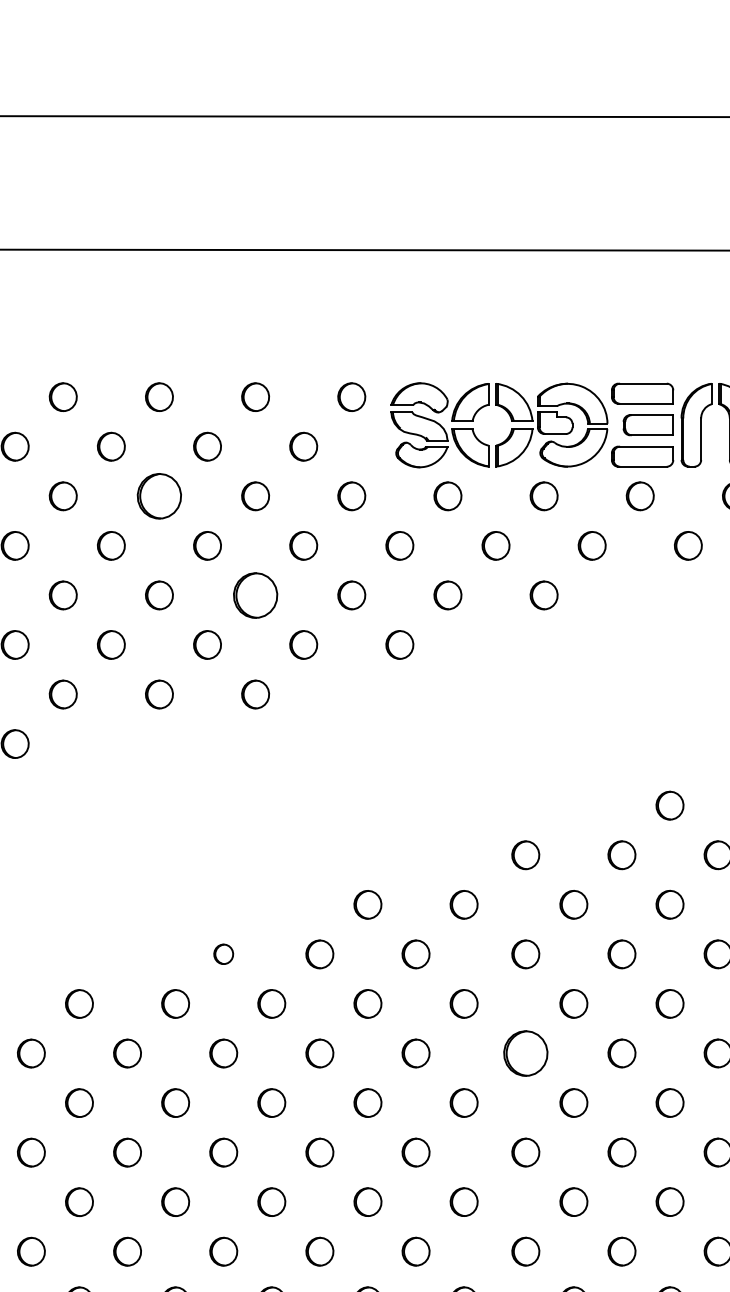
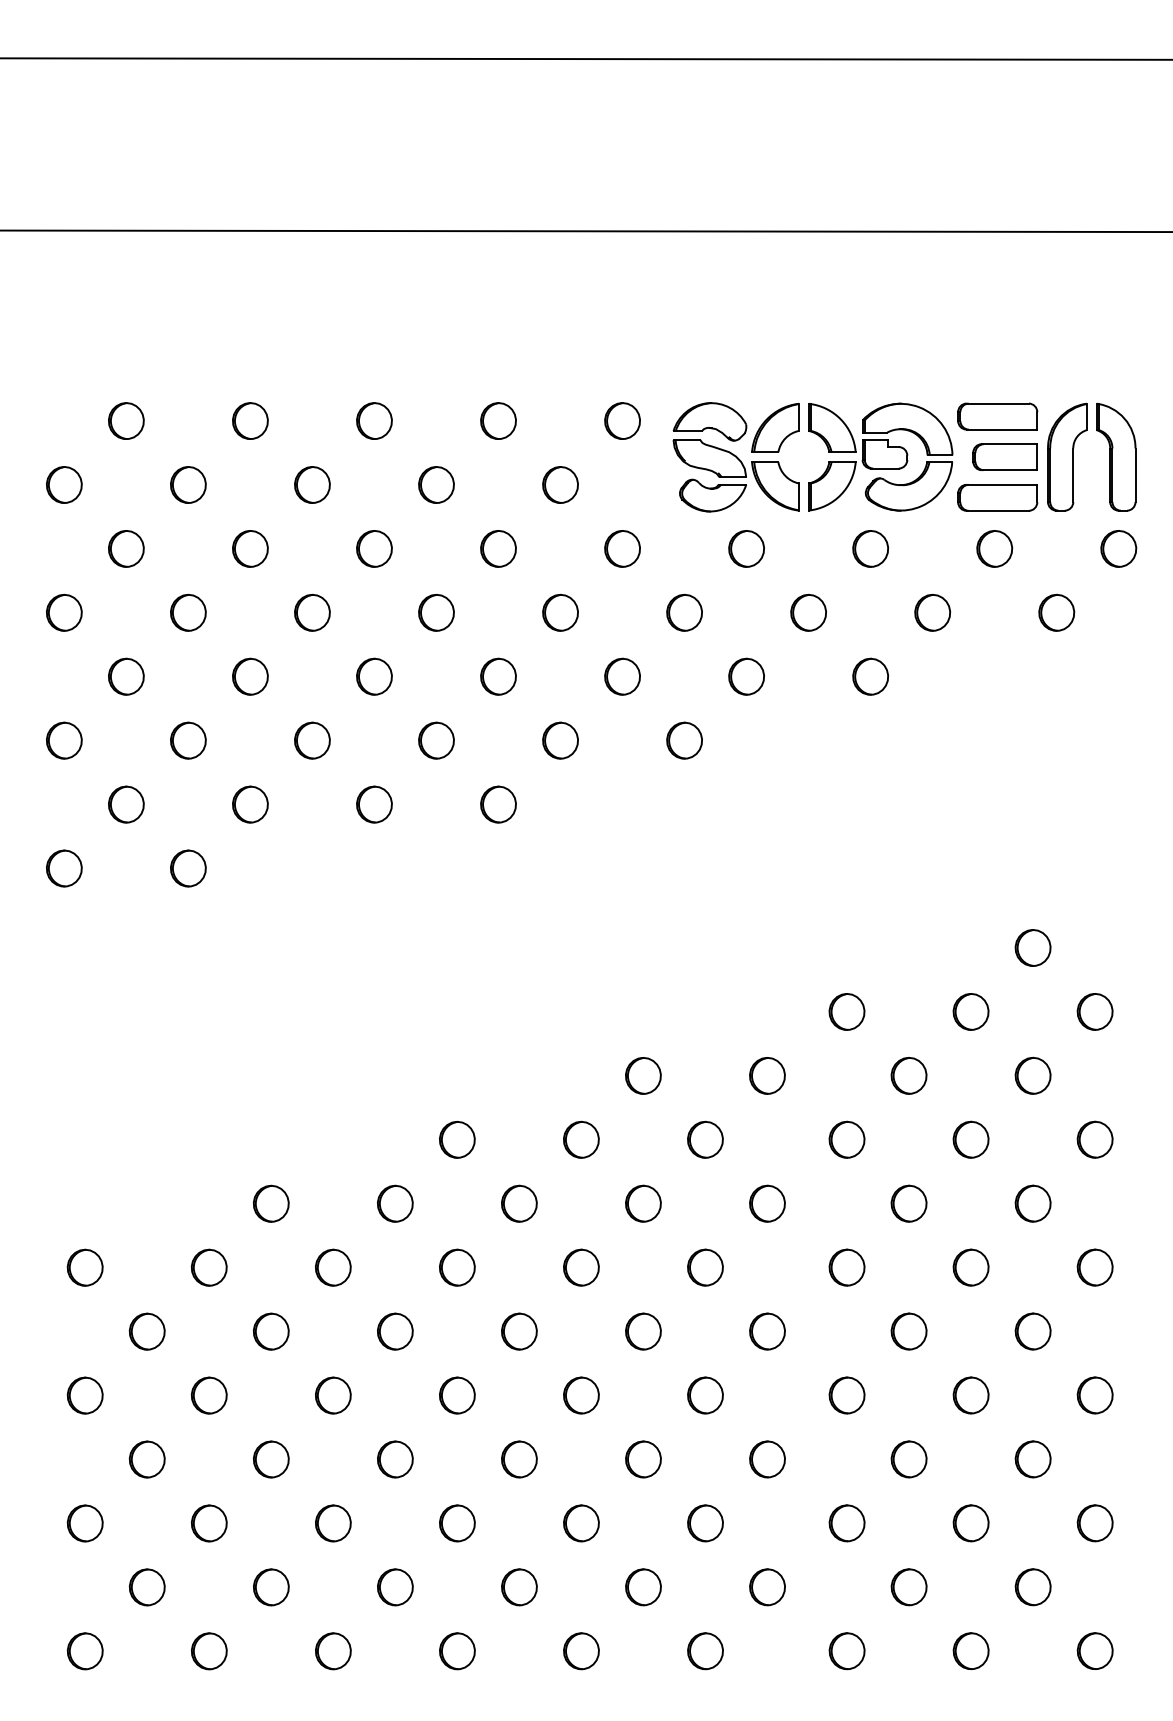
part: (159, 495) -> (374, 548), size x0.62
part: (255, 595) -> (498, 676), size x0.62
part: (223, 954) -> (457, 1139), size x1.43
part: (525, 1053) -> (846, 1267), size x0.62

